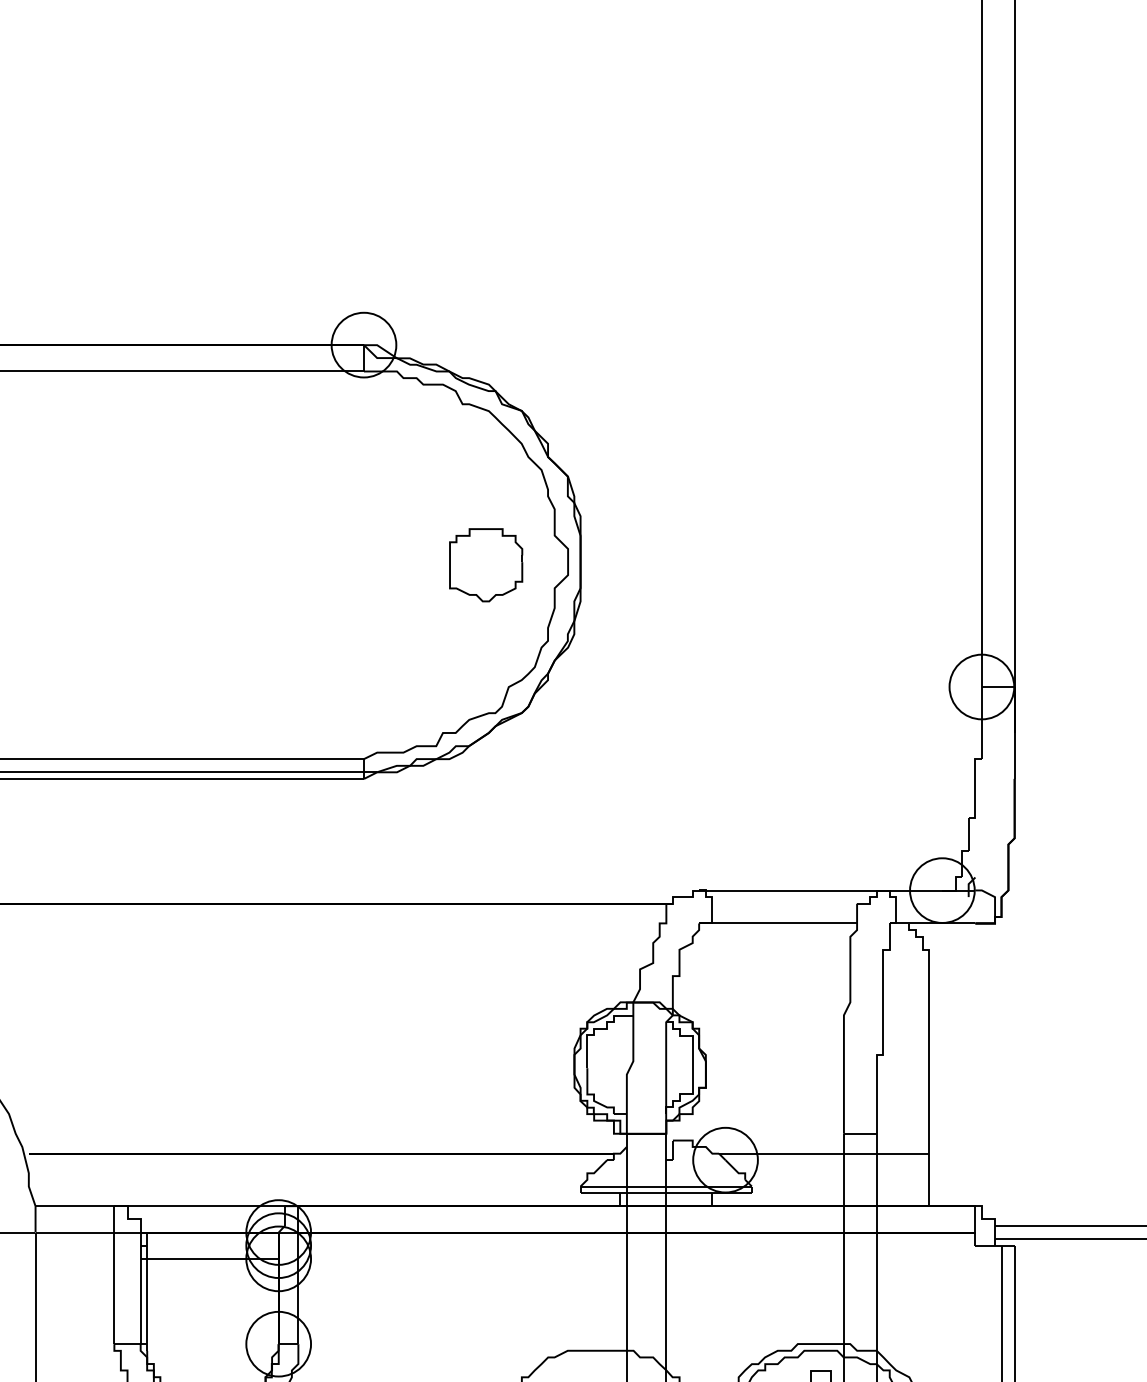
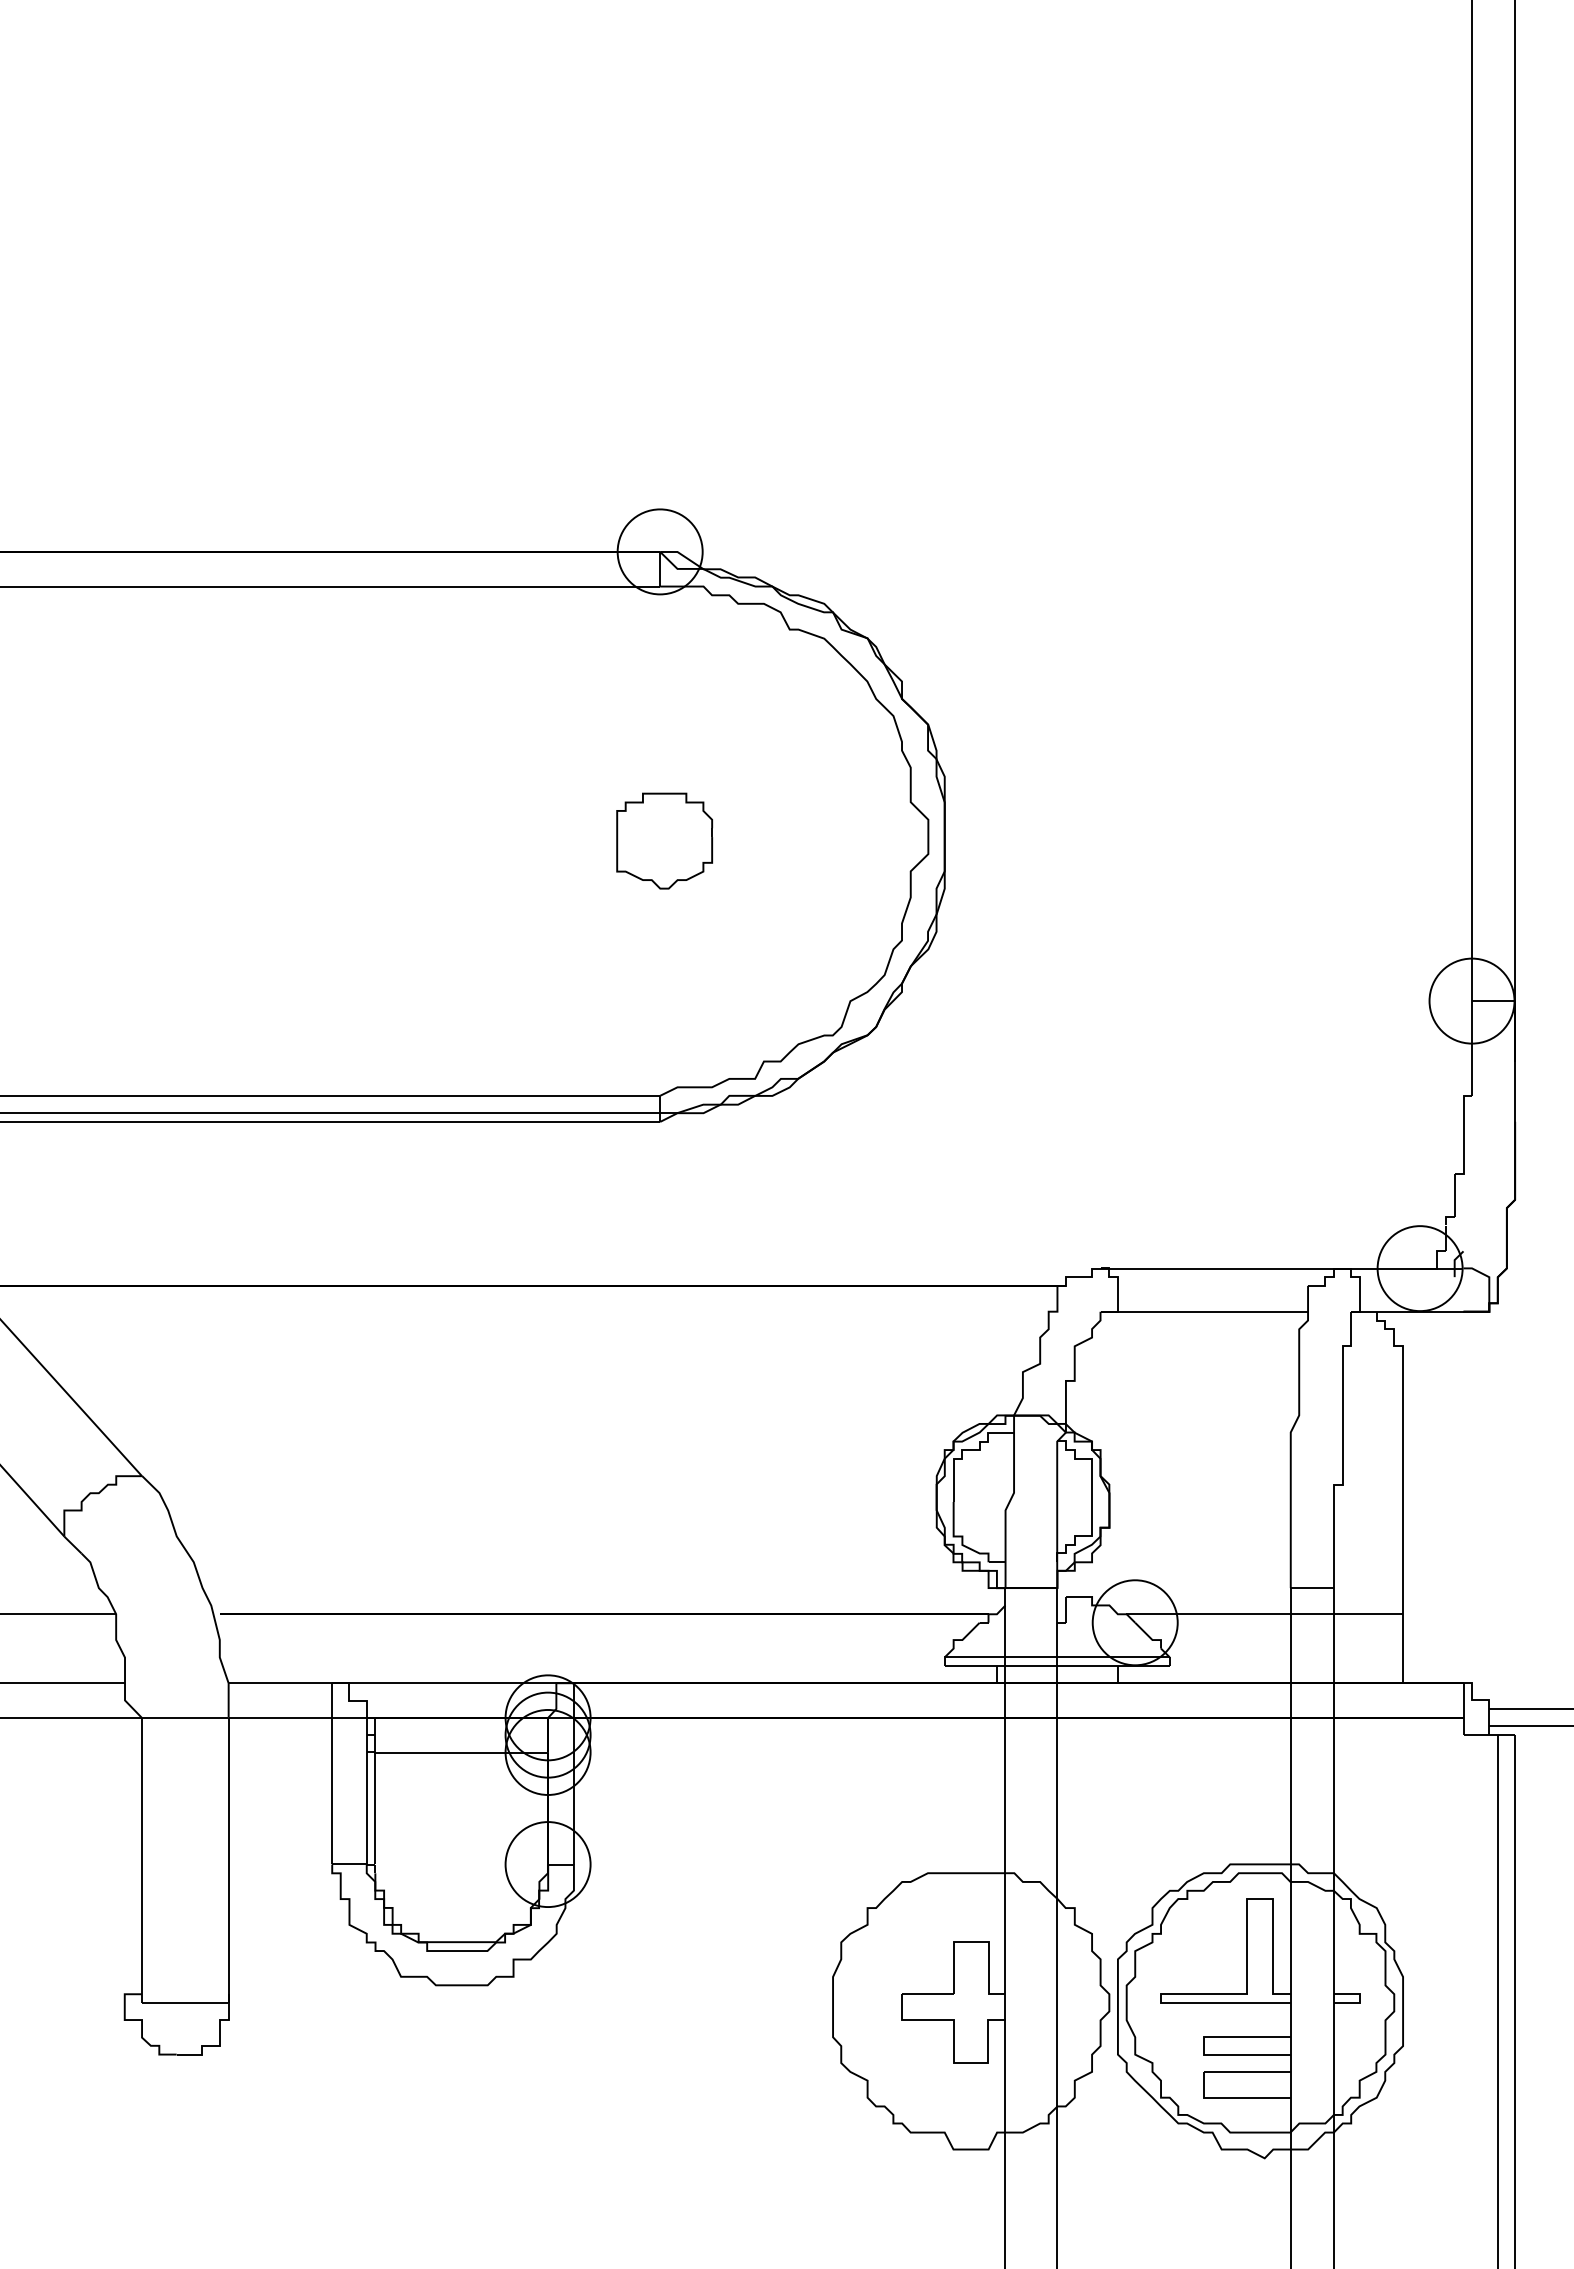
part: (486, 564) -> (664, 840), moved

